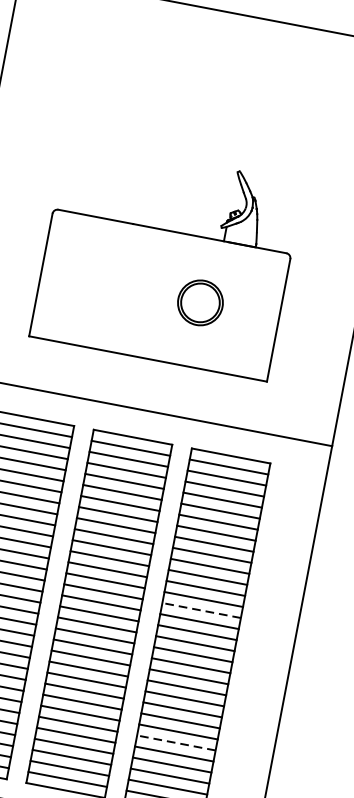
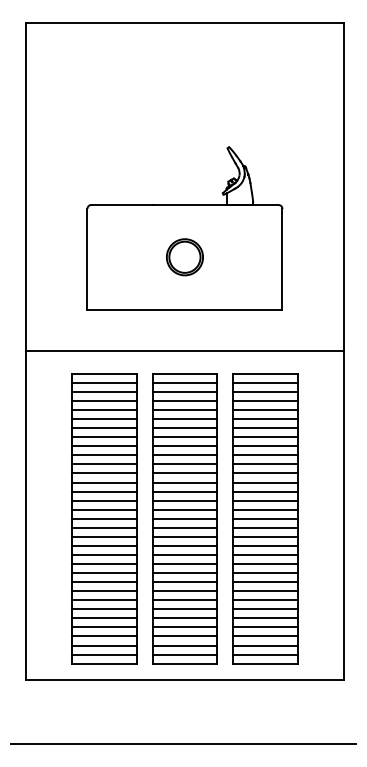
part: (199, 303) -> (184, 257), moved
line: (200, 610) -> (264, 500), dashed -> solid
line: (175, 743) -> (264, 609), dashed -> solid

